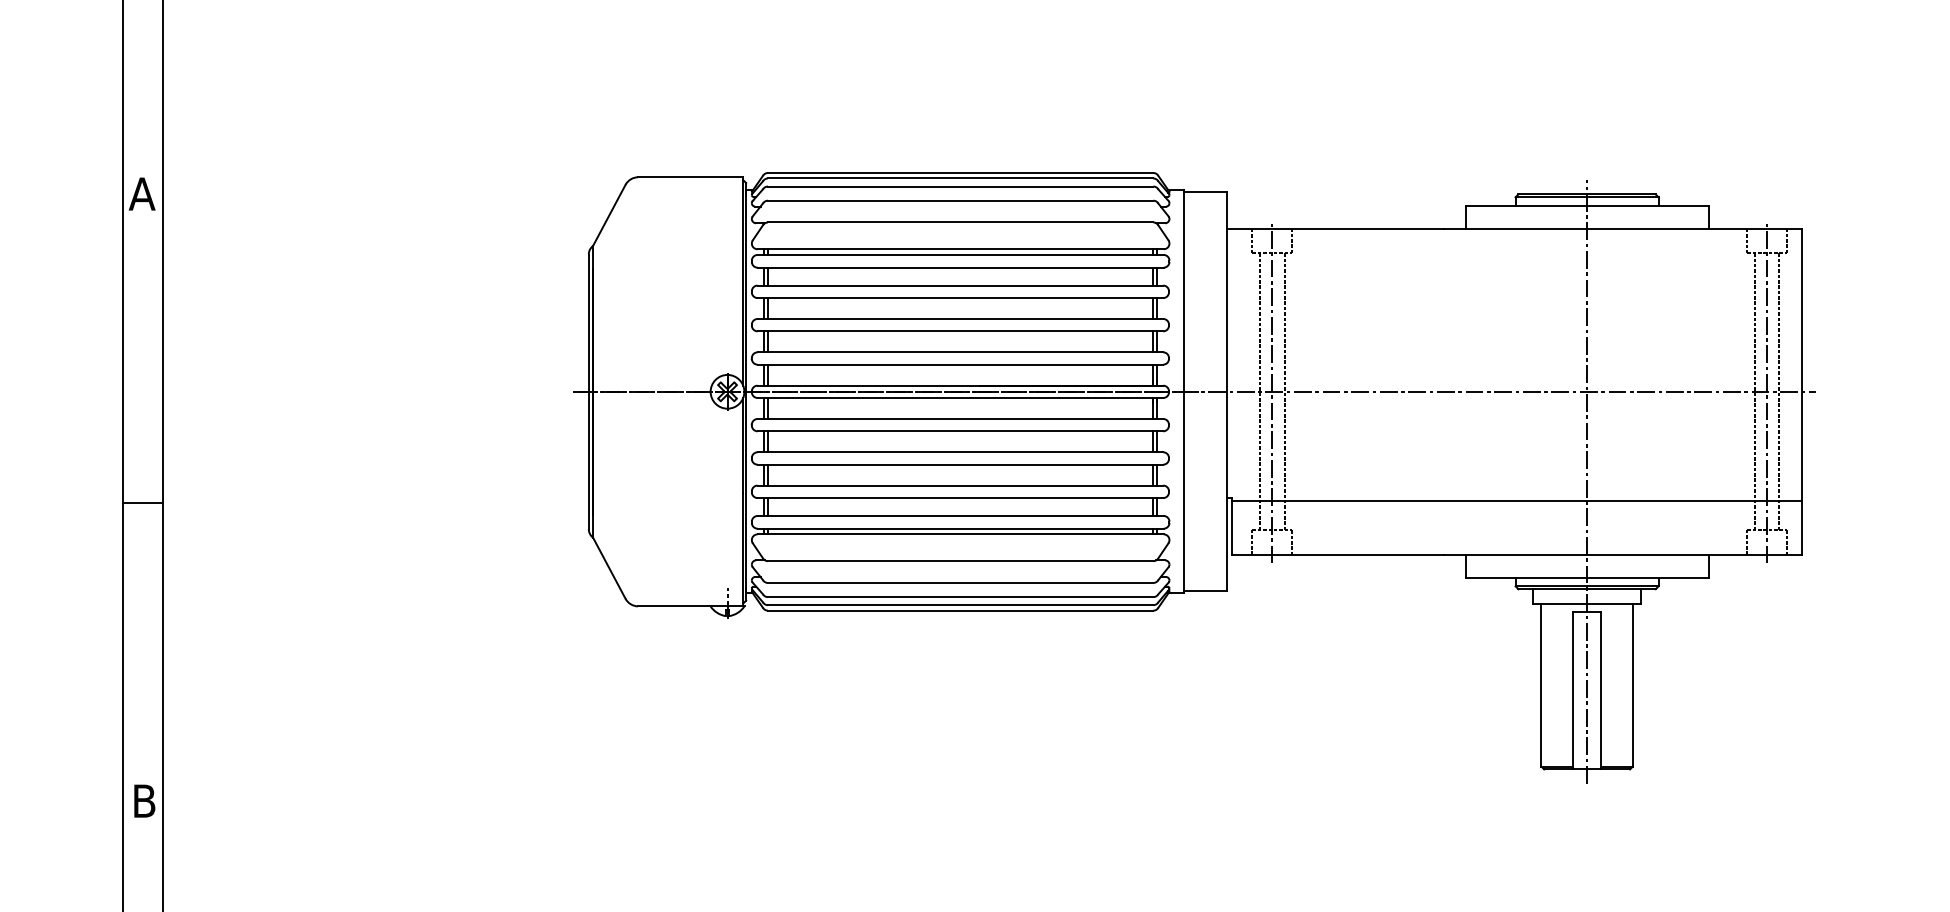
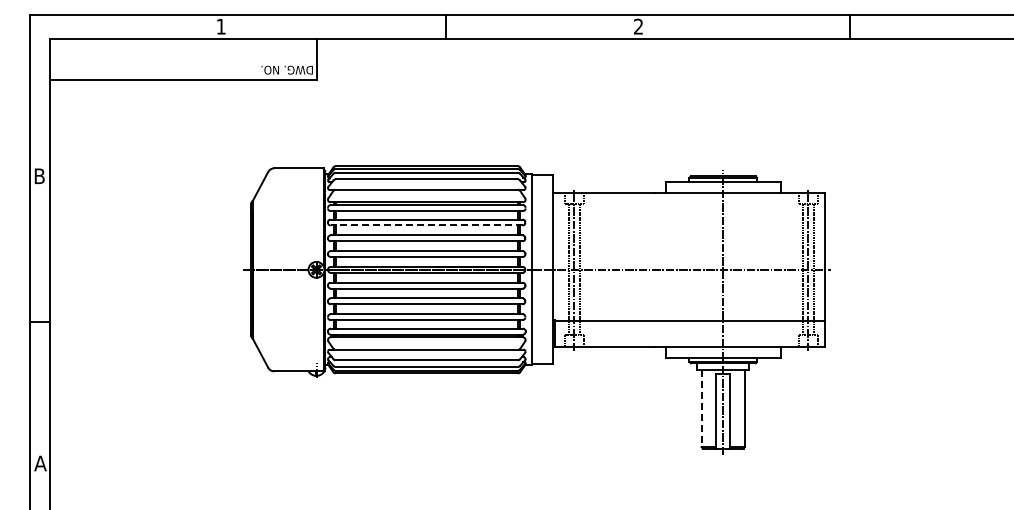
text: (142, 194) -> (39, 176), A -> B
line: (960, 298) -> (426, 225), solid -> dashed
line: (1541, 684) -> (701, 408), solid -> dashed
text: (144, 801) -> (40, 463), B -> A

